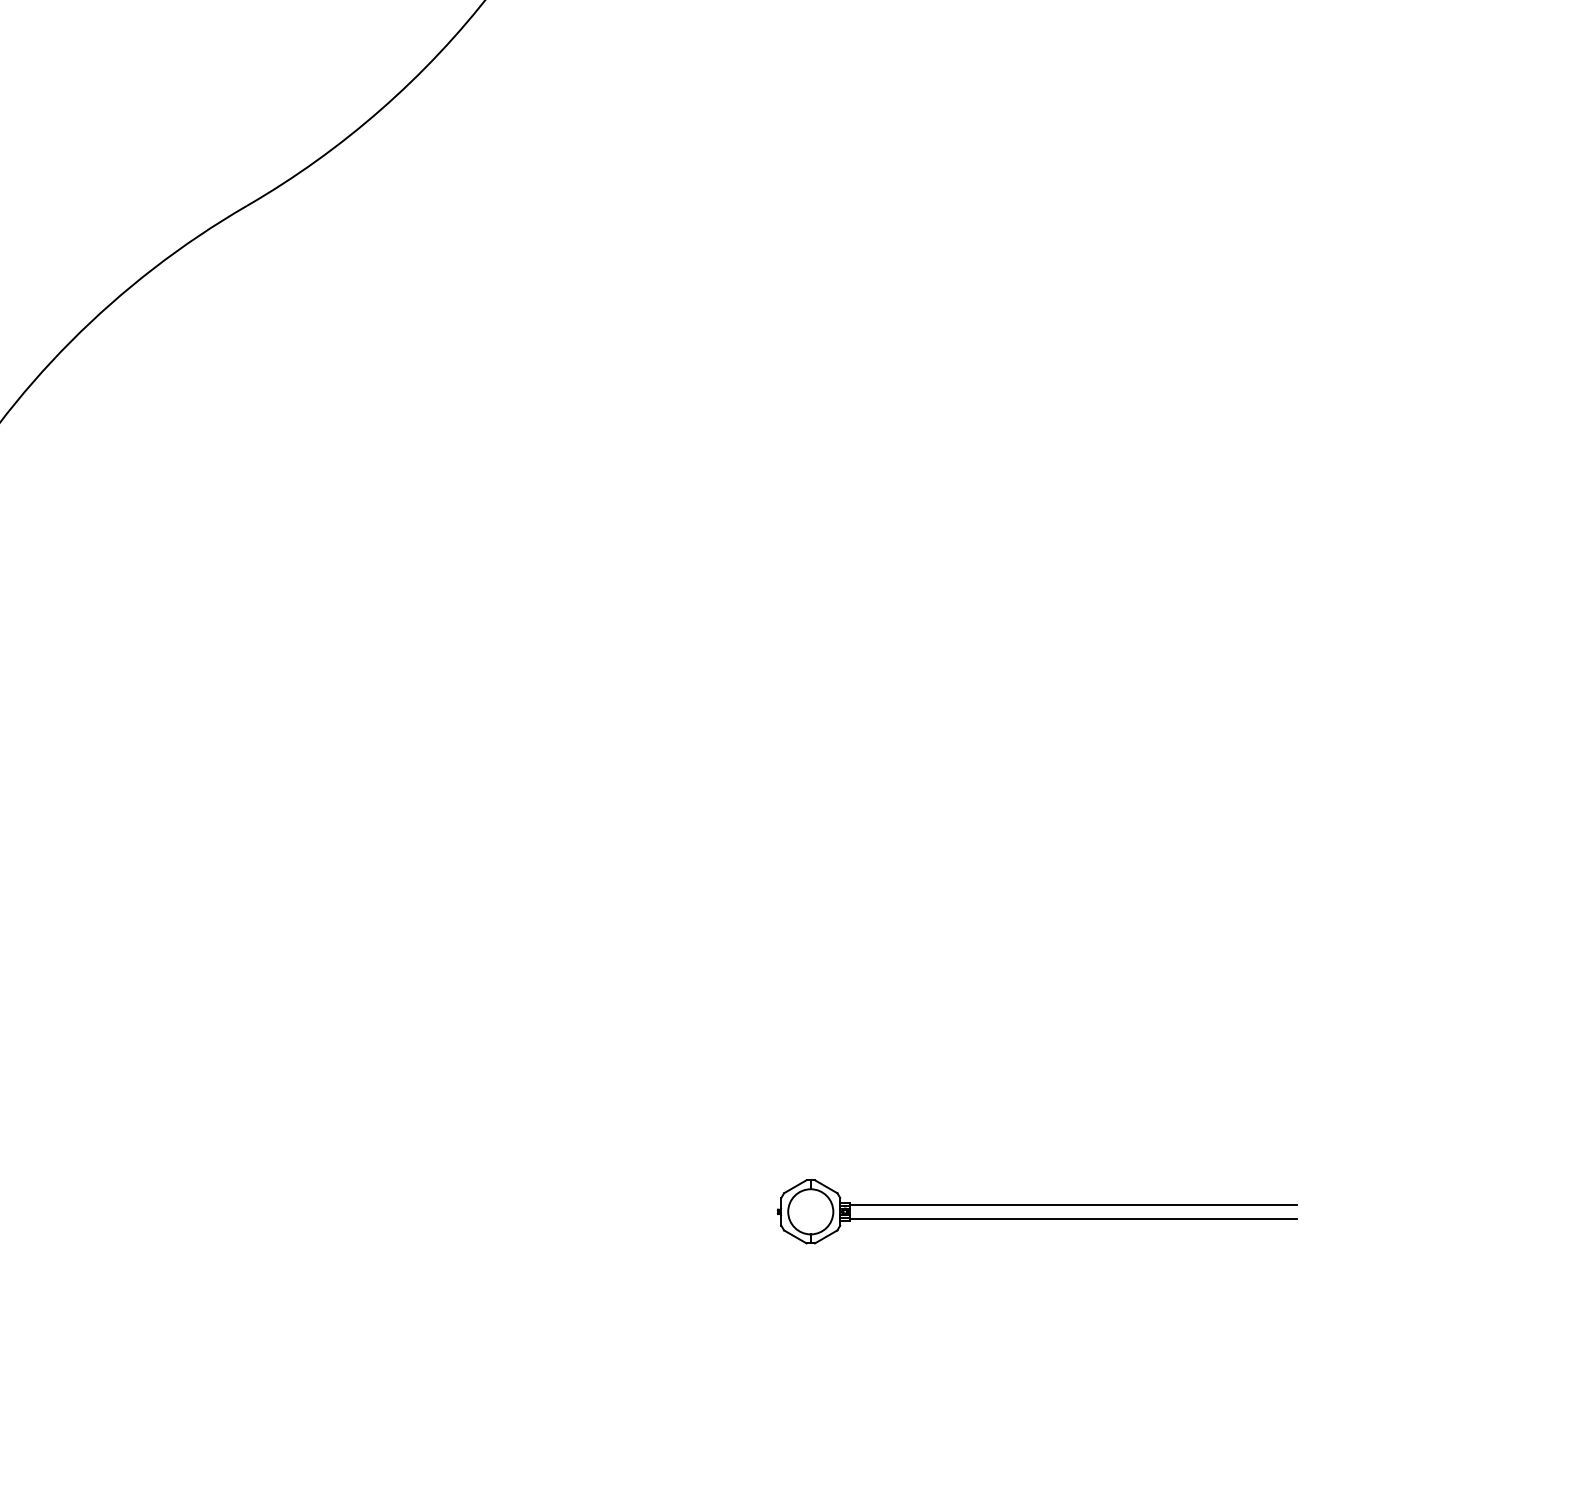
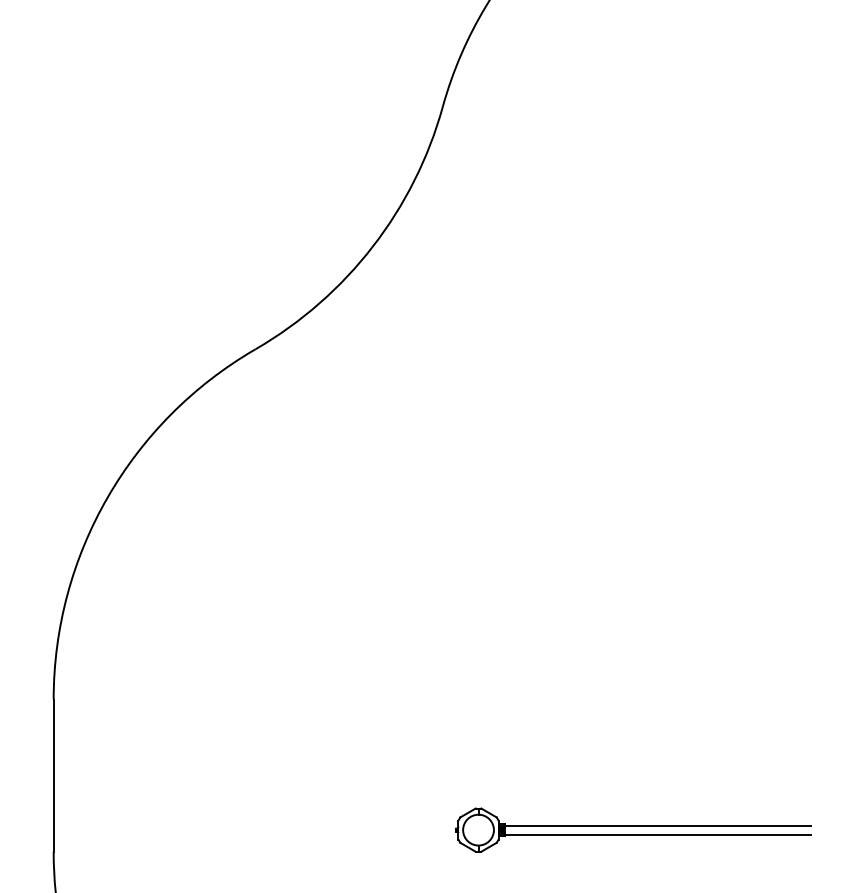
part: (1037, 1210) -> (633, 829), size x1.43

